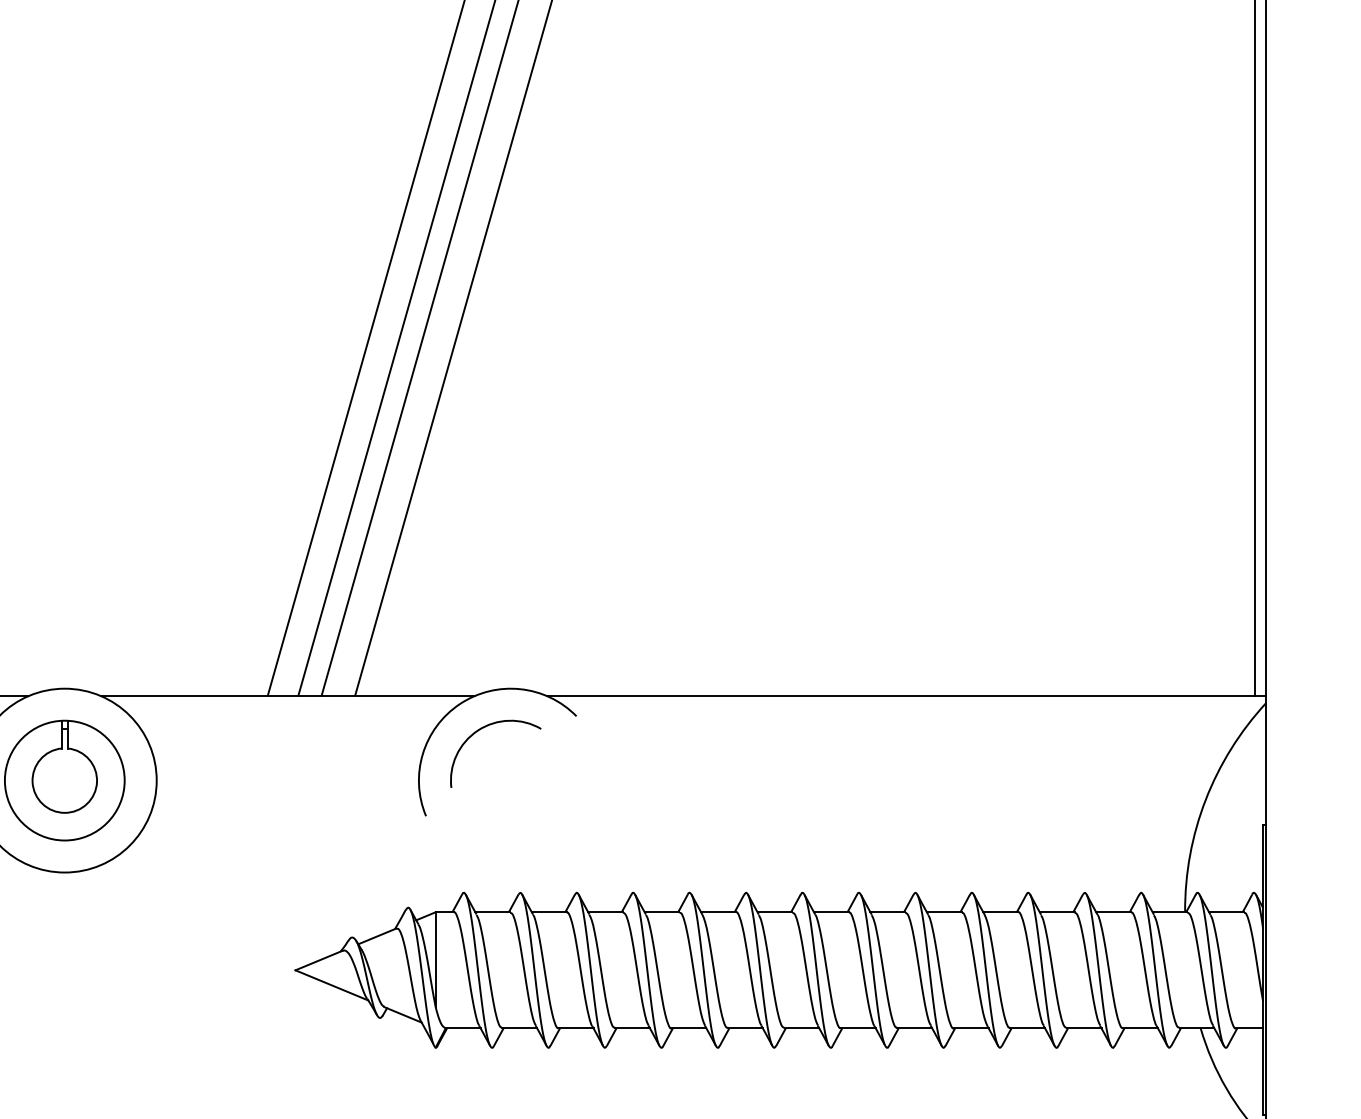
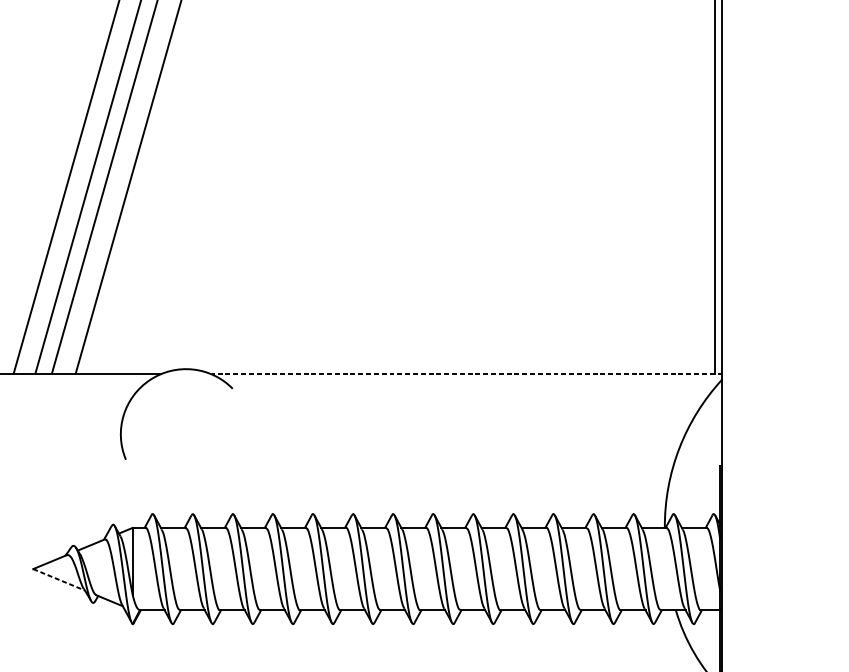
line: (906, 696) -> (467, 374), solid -> dashed
arc: (480, 730) -> (164, 398), removed
line: (332, 985) -> (59, 579), solid -> dashed

